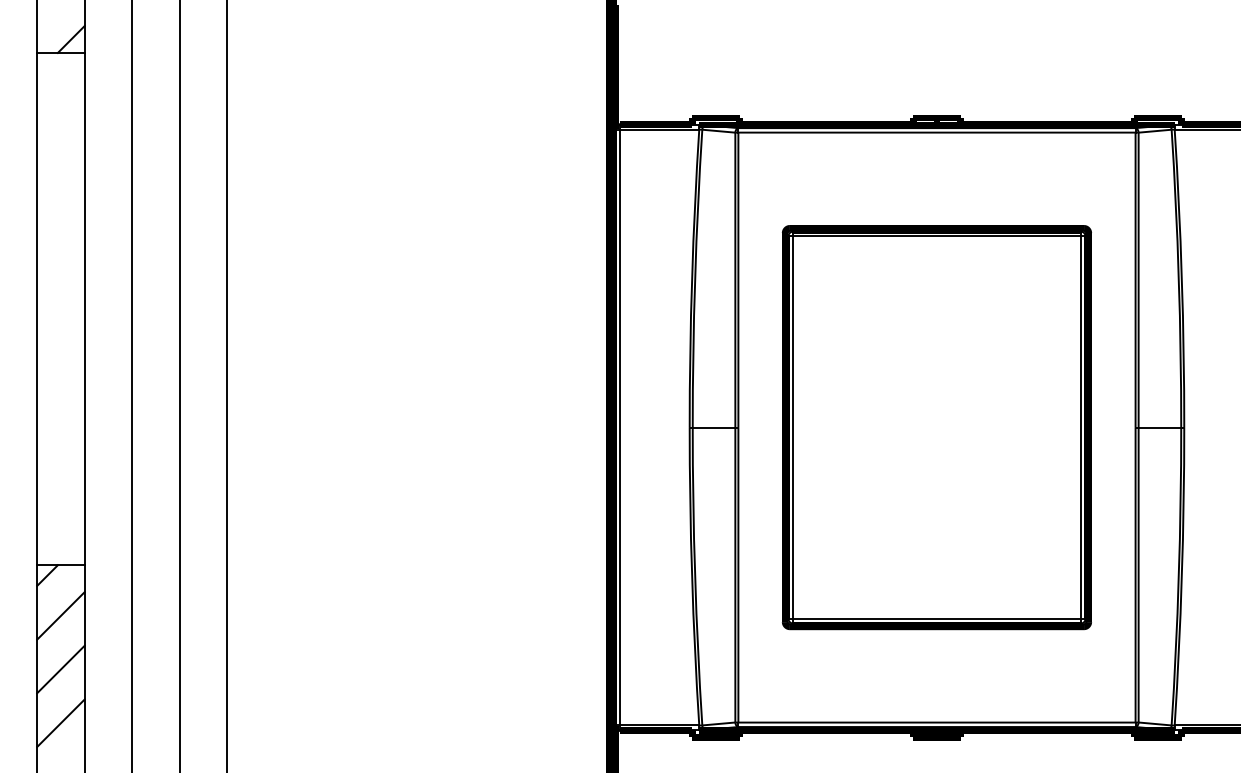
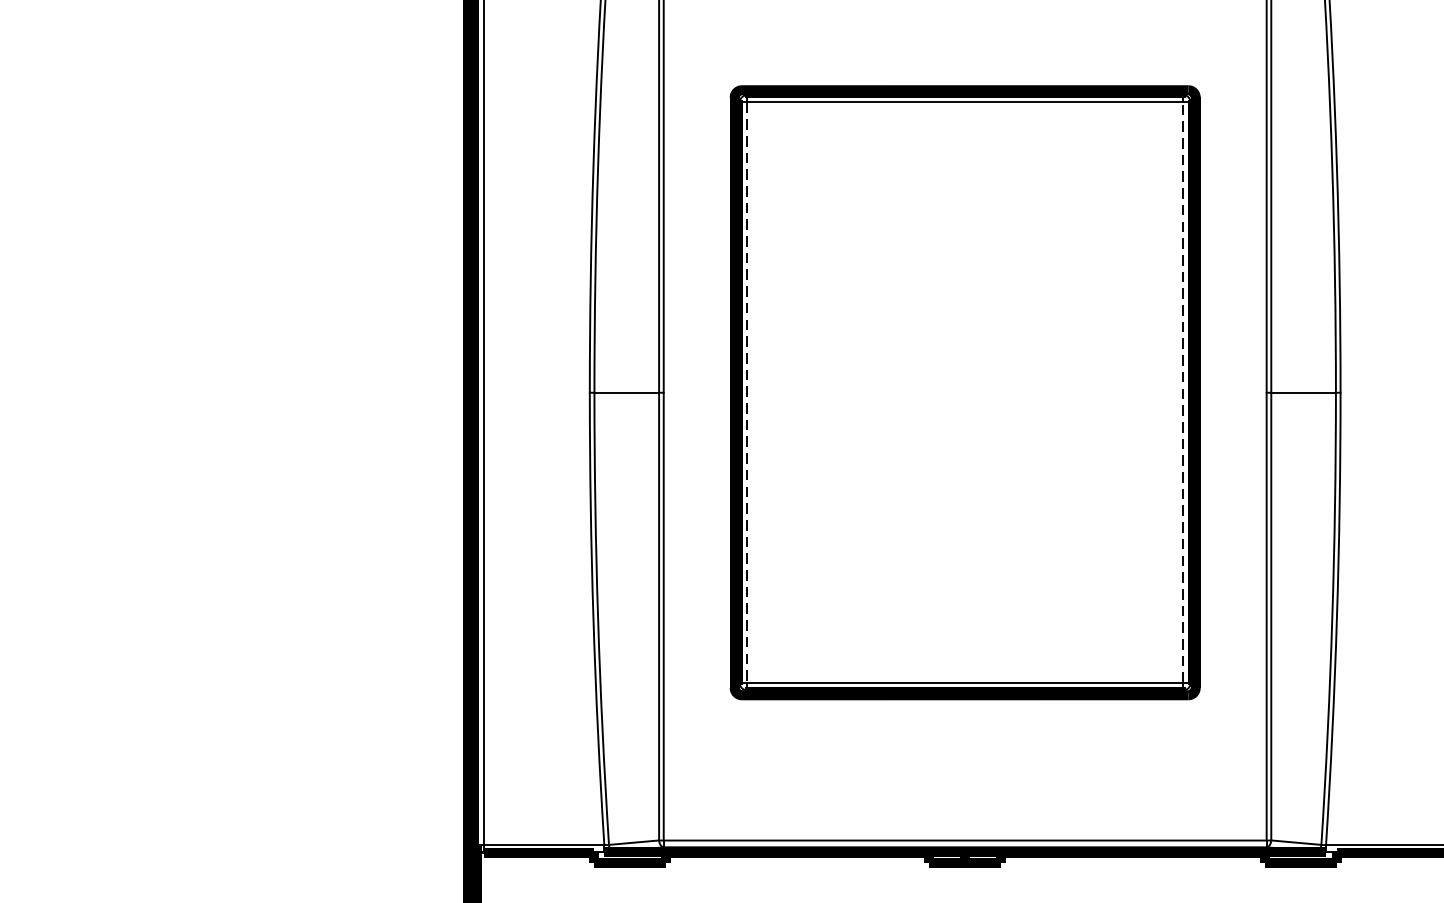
line: (1080, 427) -> (1183, 392), solid -> dashed
line: (793, 428) -> (747, 394), solid -> dashed

